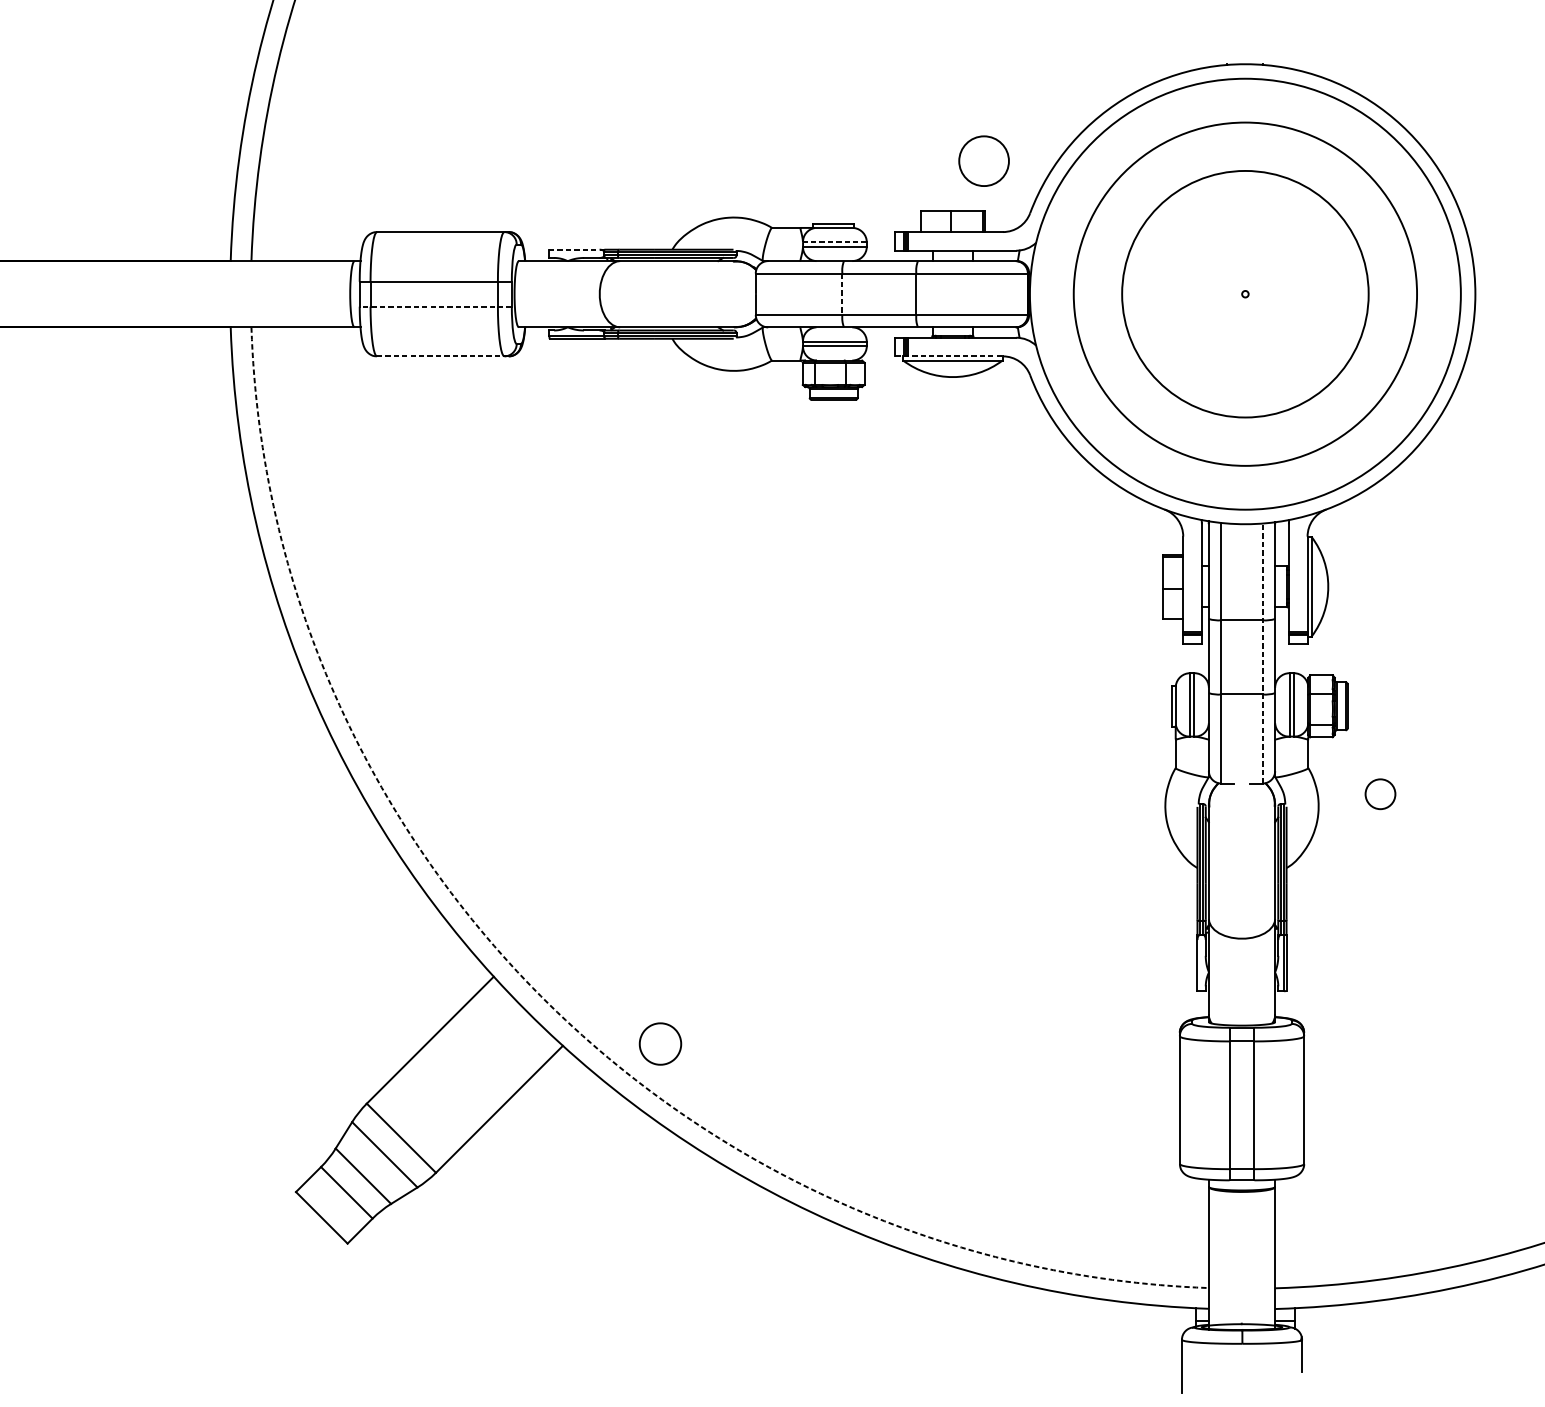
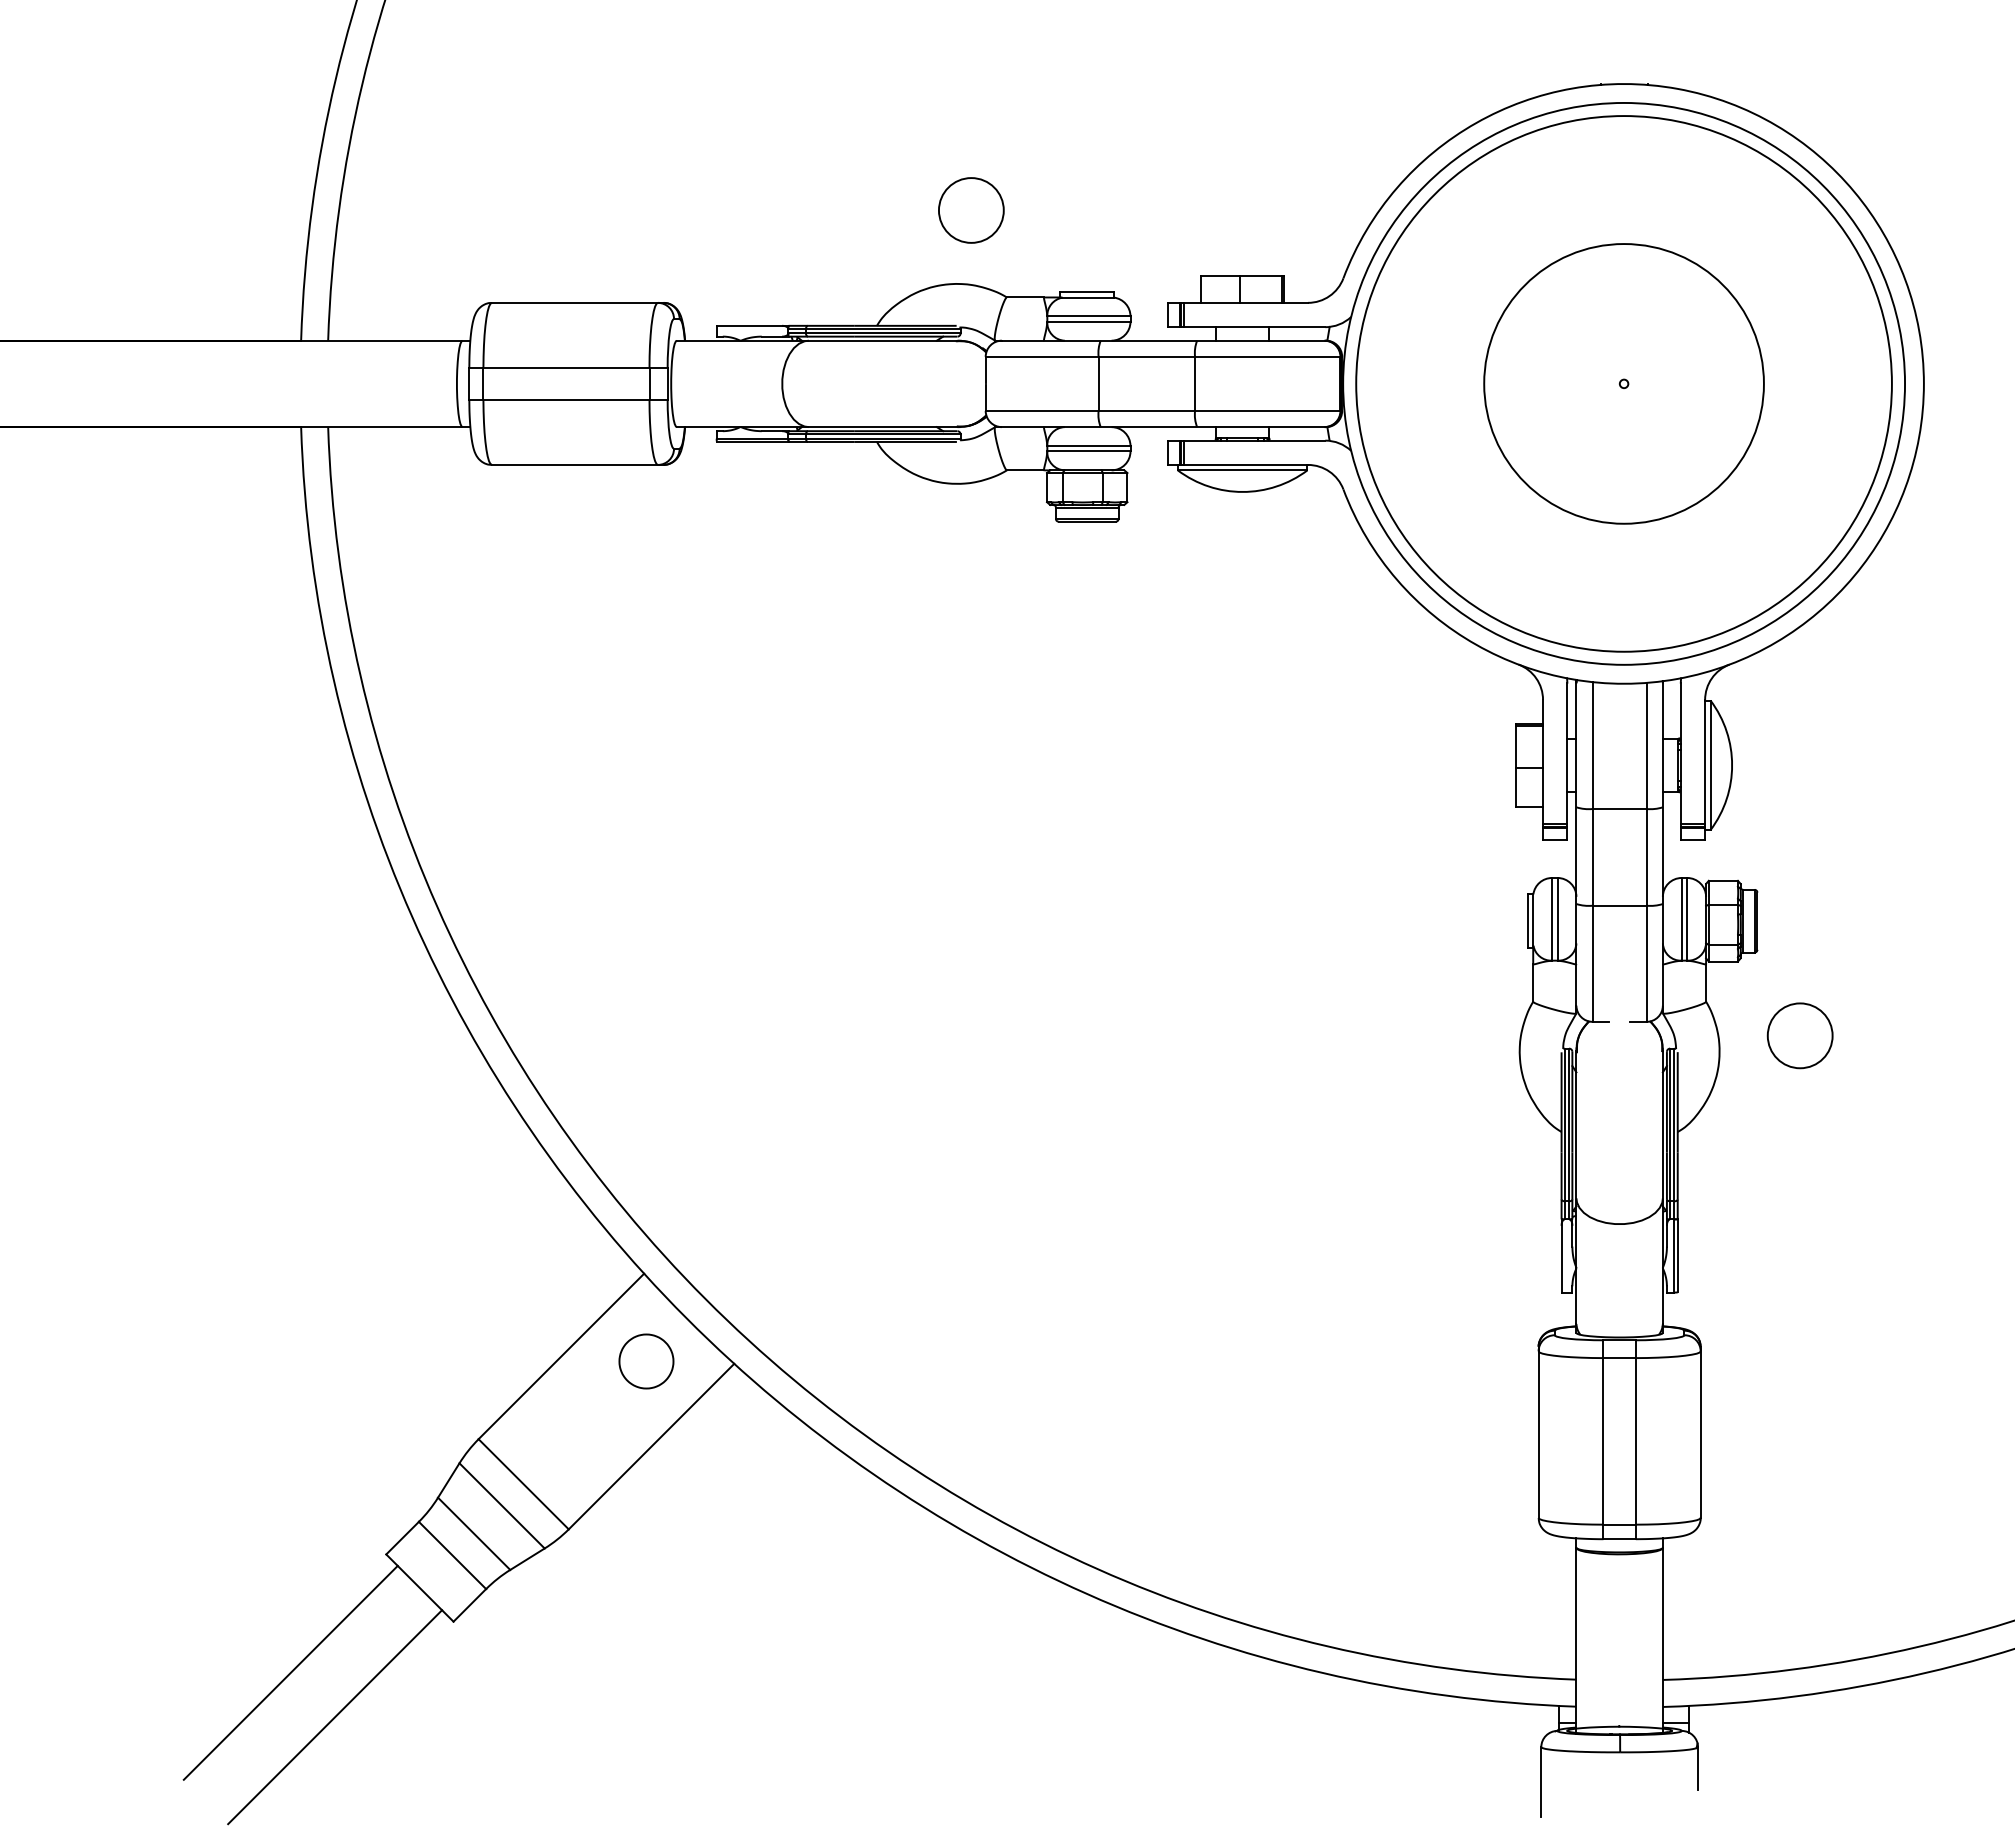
circle: (984, 161) -> (971, 210), moved
line: (834, 242) -> (1088, 316), dashed -> solid
line: (576, 249) -> (752, 325), dashed -> solid
circle: (1244, 293) -> (1623, 383), size x0.62
circle: (1244, 293) -> (1623, 383), size x1.67
line: (842, 294) -> (1098, 384), dashed -> solid
line: (435, 306) -> (567, 400), dashed -> solid
line: (442, 356) -> (577, 464), dashed -> solid
line: (949, 356) -> (1238, 464), dashed -> solid
line: (1262, 652) -> (1646, 851), dashed -> solid
circle: (1379, 794) -> (1799, 1035), size x1.67
arc: (540, 996) -> (705, 1299), dashed -> solid
part: (660, 1044) -> (646, 1361), moved
line: (222, 1282) -> (290, 1672), added
line: (257, 1317) -> (335, 1717), added

